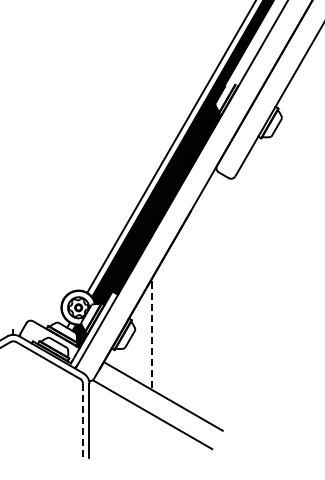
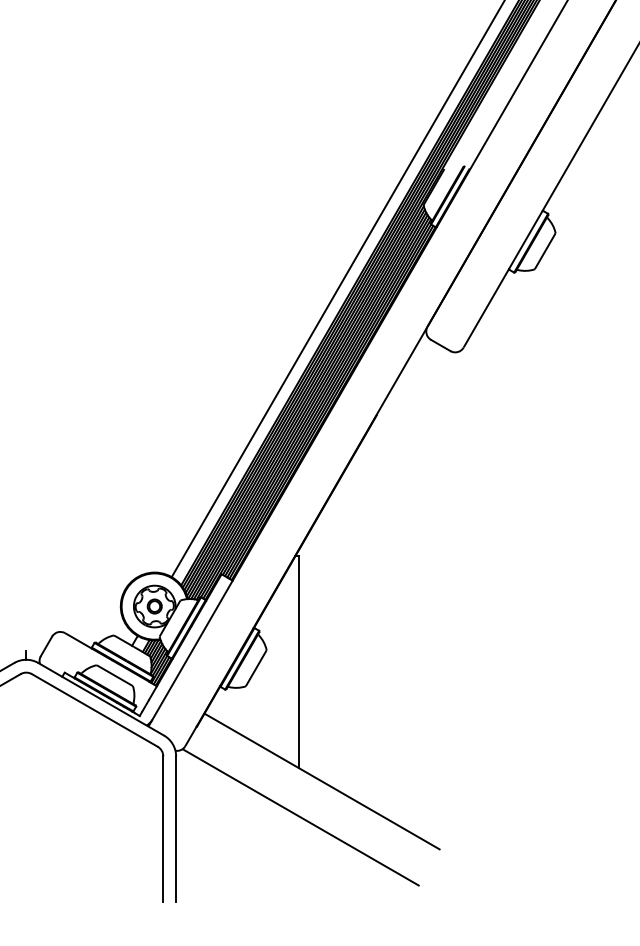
line: (151, 336) -> (298, 663), dashed -> solid
line: (82, 420) -> (162, 828), dashed -> solid

